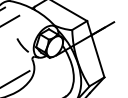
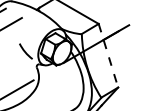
line: (95, 49) -> (108, 56), solid -> dashed

